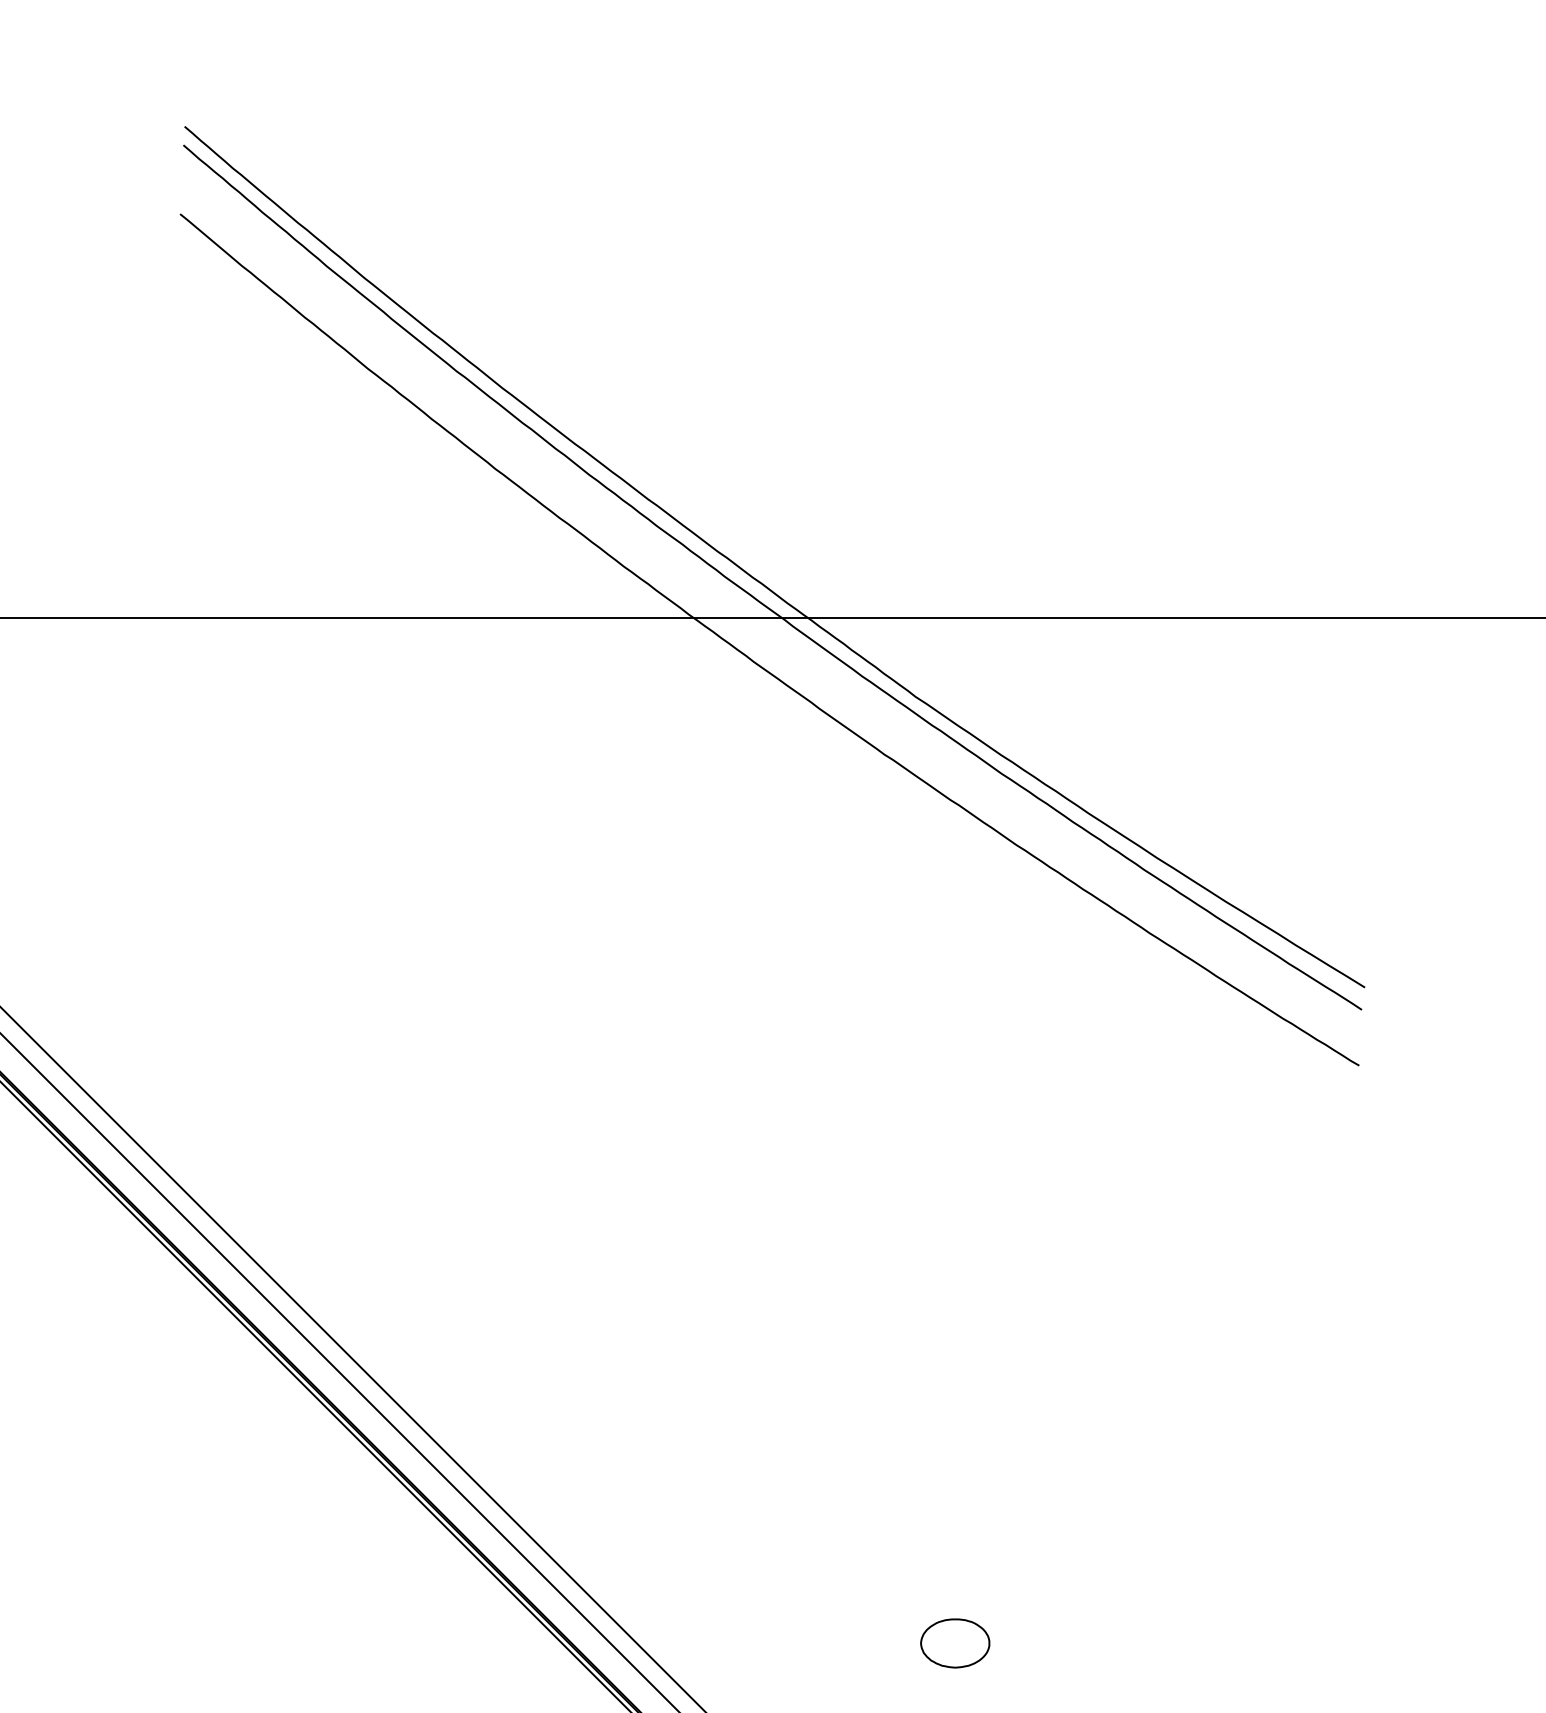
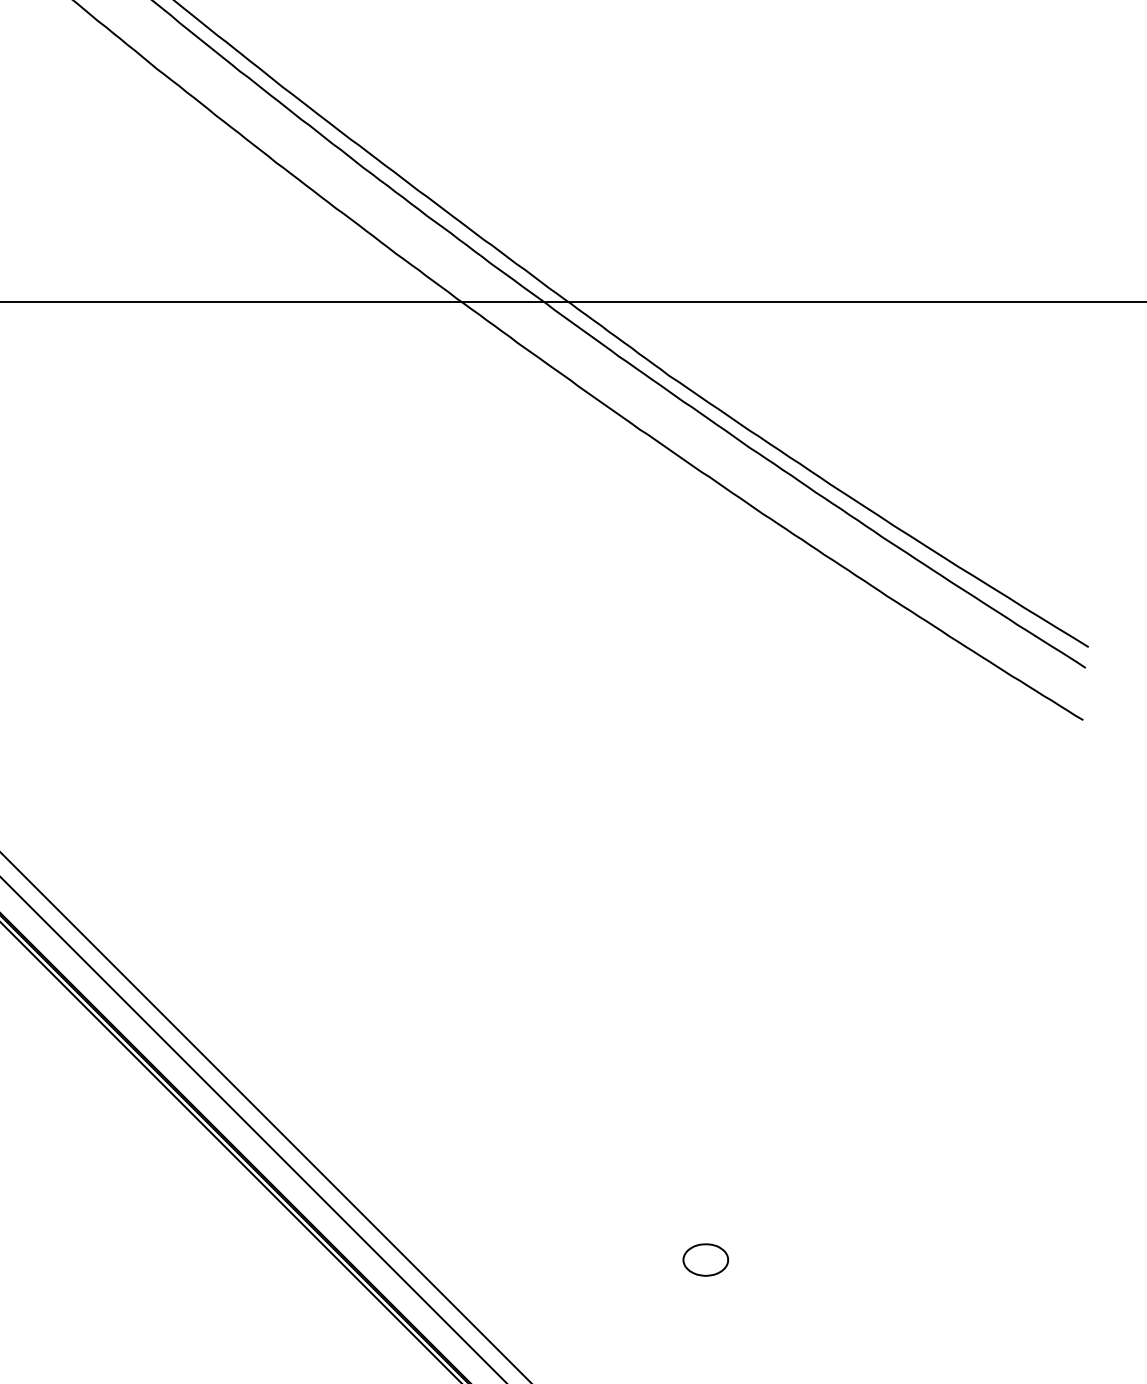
part: (955, 1643) -> (705, 1260), size x0.7

